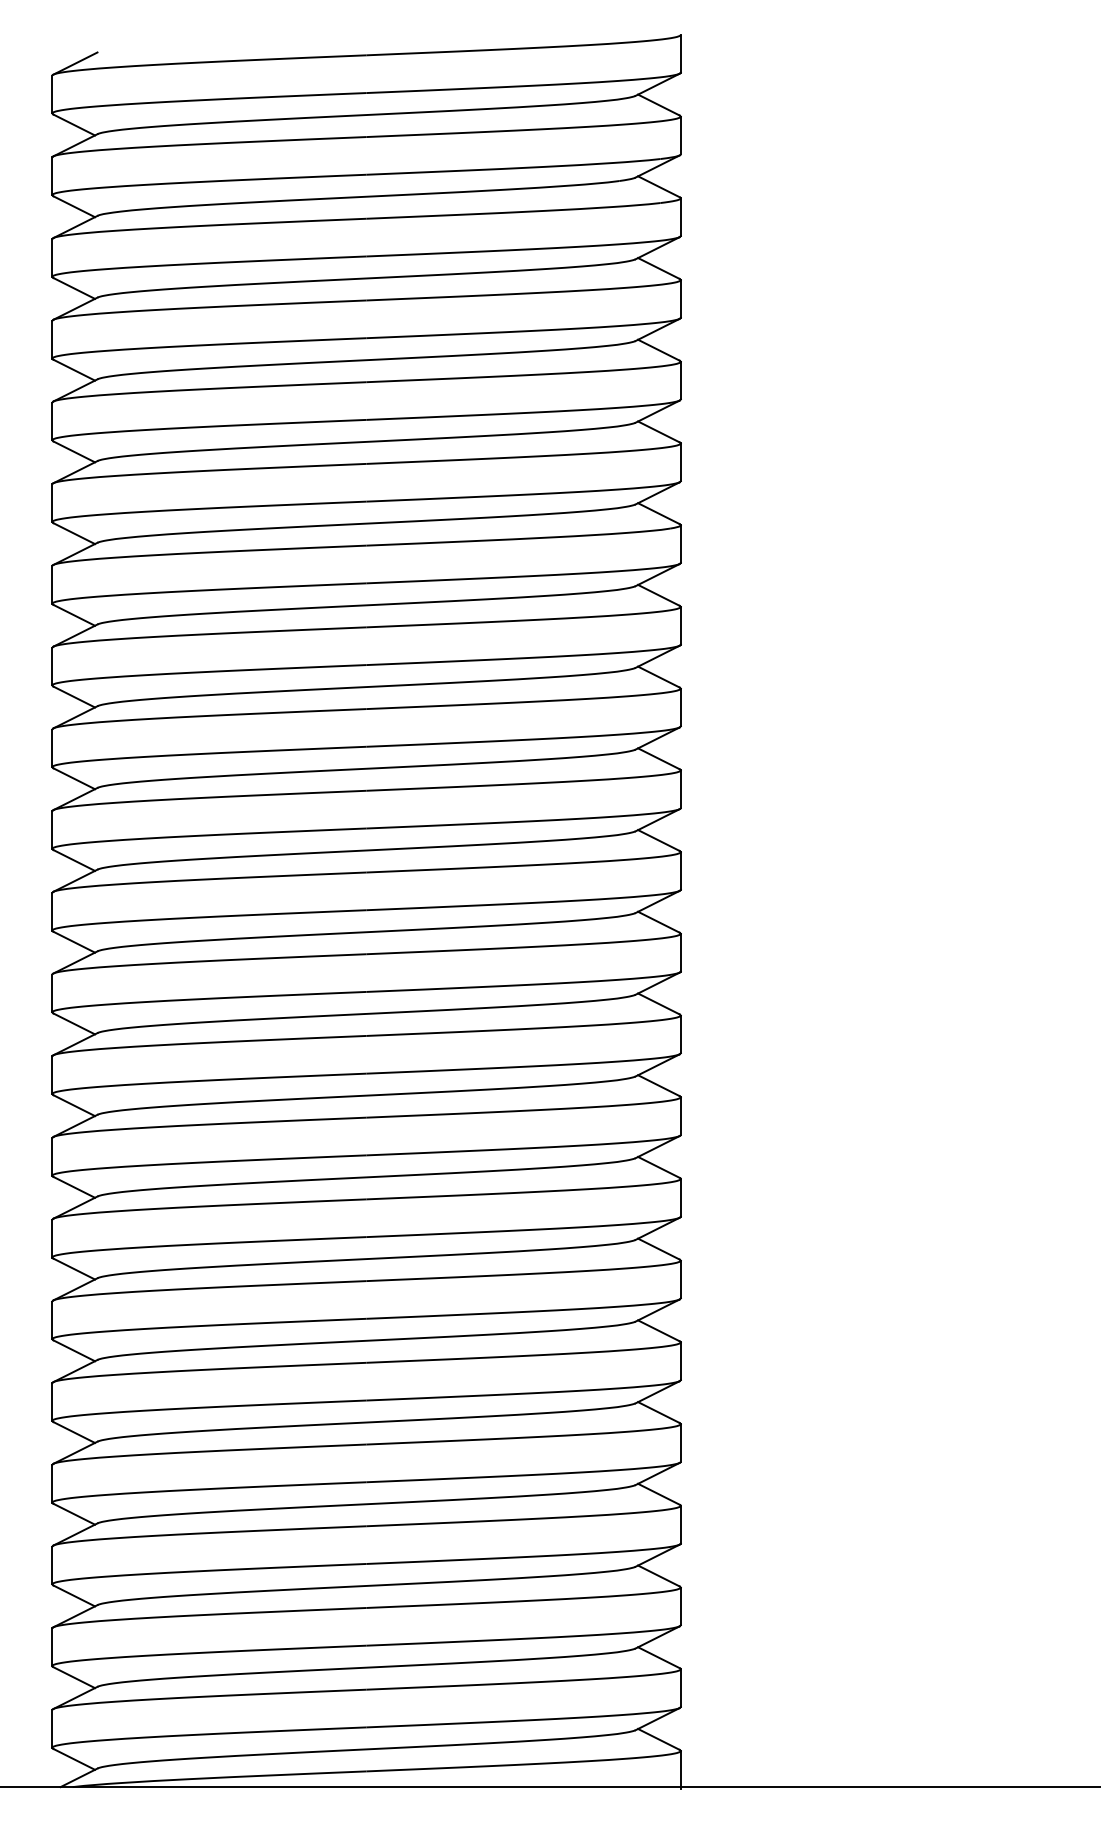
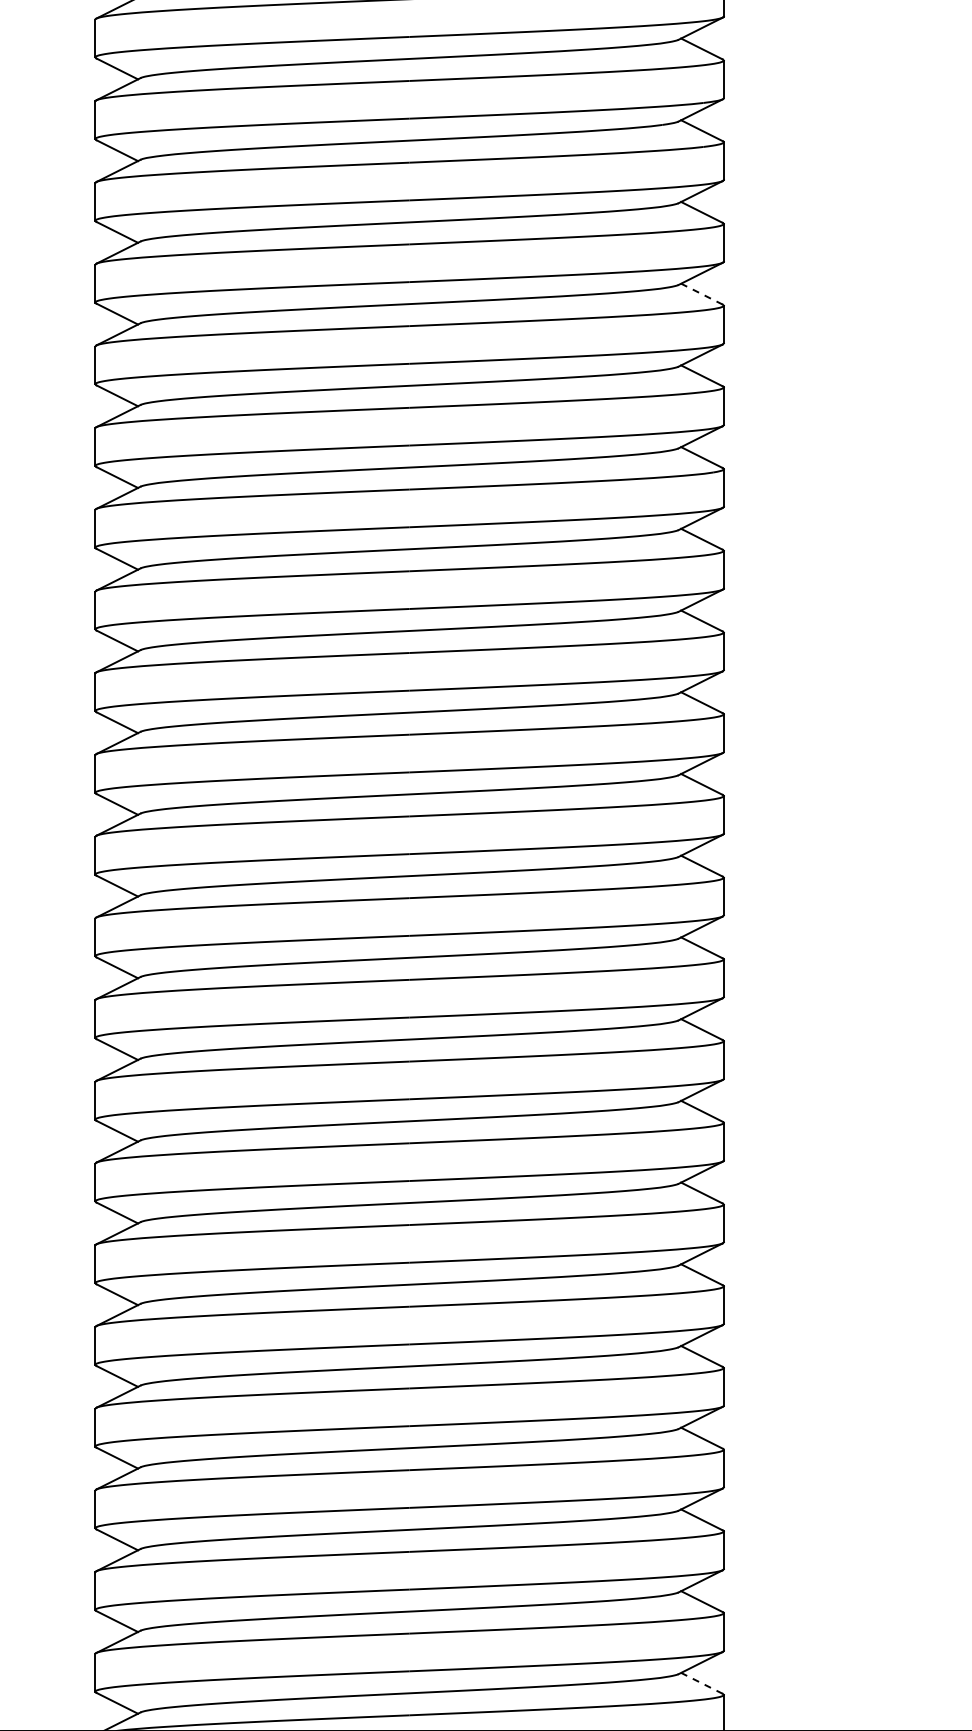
line: (658, 350) -> (701, 294), solid -> dashed
line: (658, 1739) -> (701, 1683), solid -> dashed

